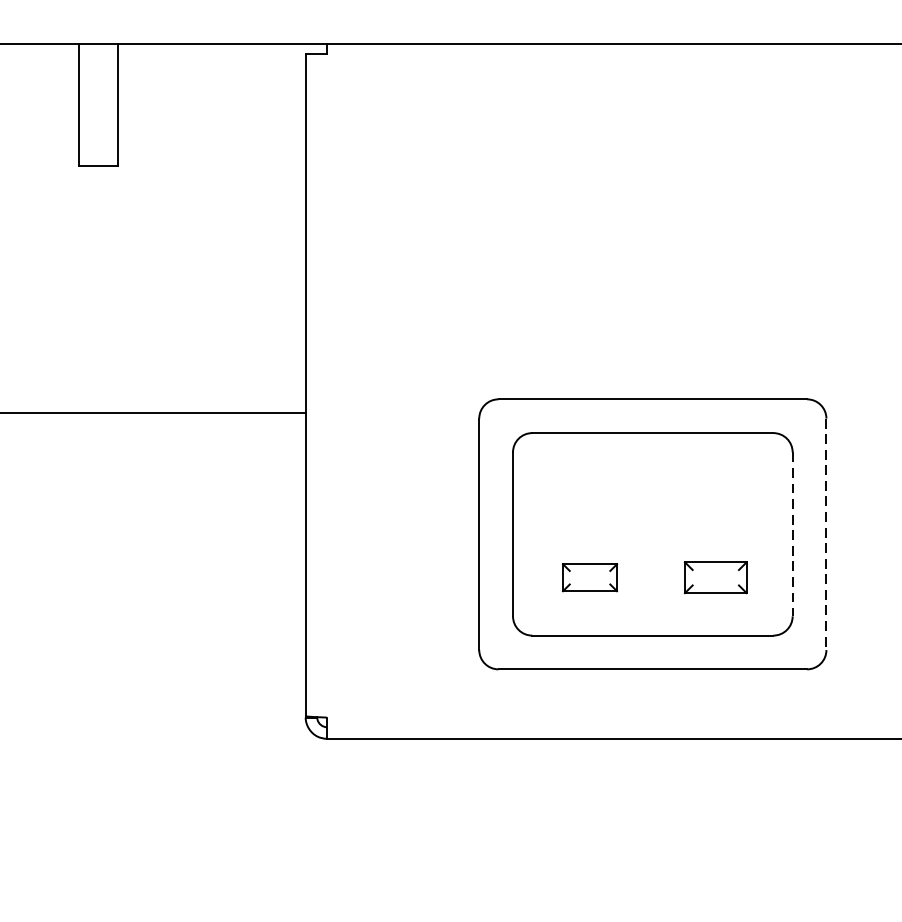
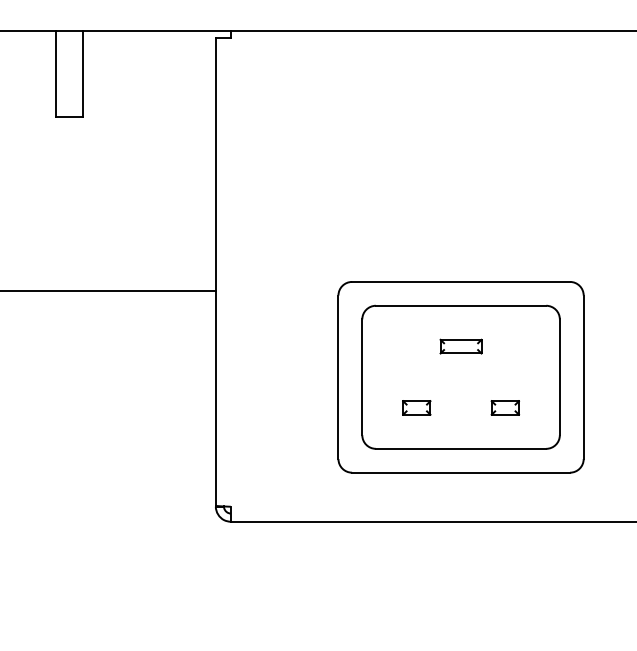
part: (652, 490) -> (460, 346), added
line: (792, 534) -> (559, 377), dashed -> solid
line: (826, 534) -> (583, 377), dashed -> solid
part: (589, 577) -> (416, 407), size x0.71
part: (714, 577) -> (504, 407), size x0.62

